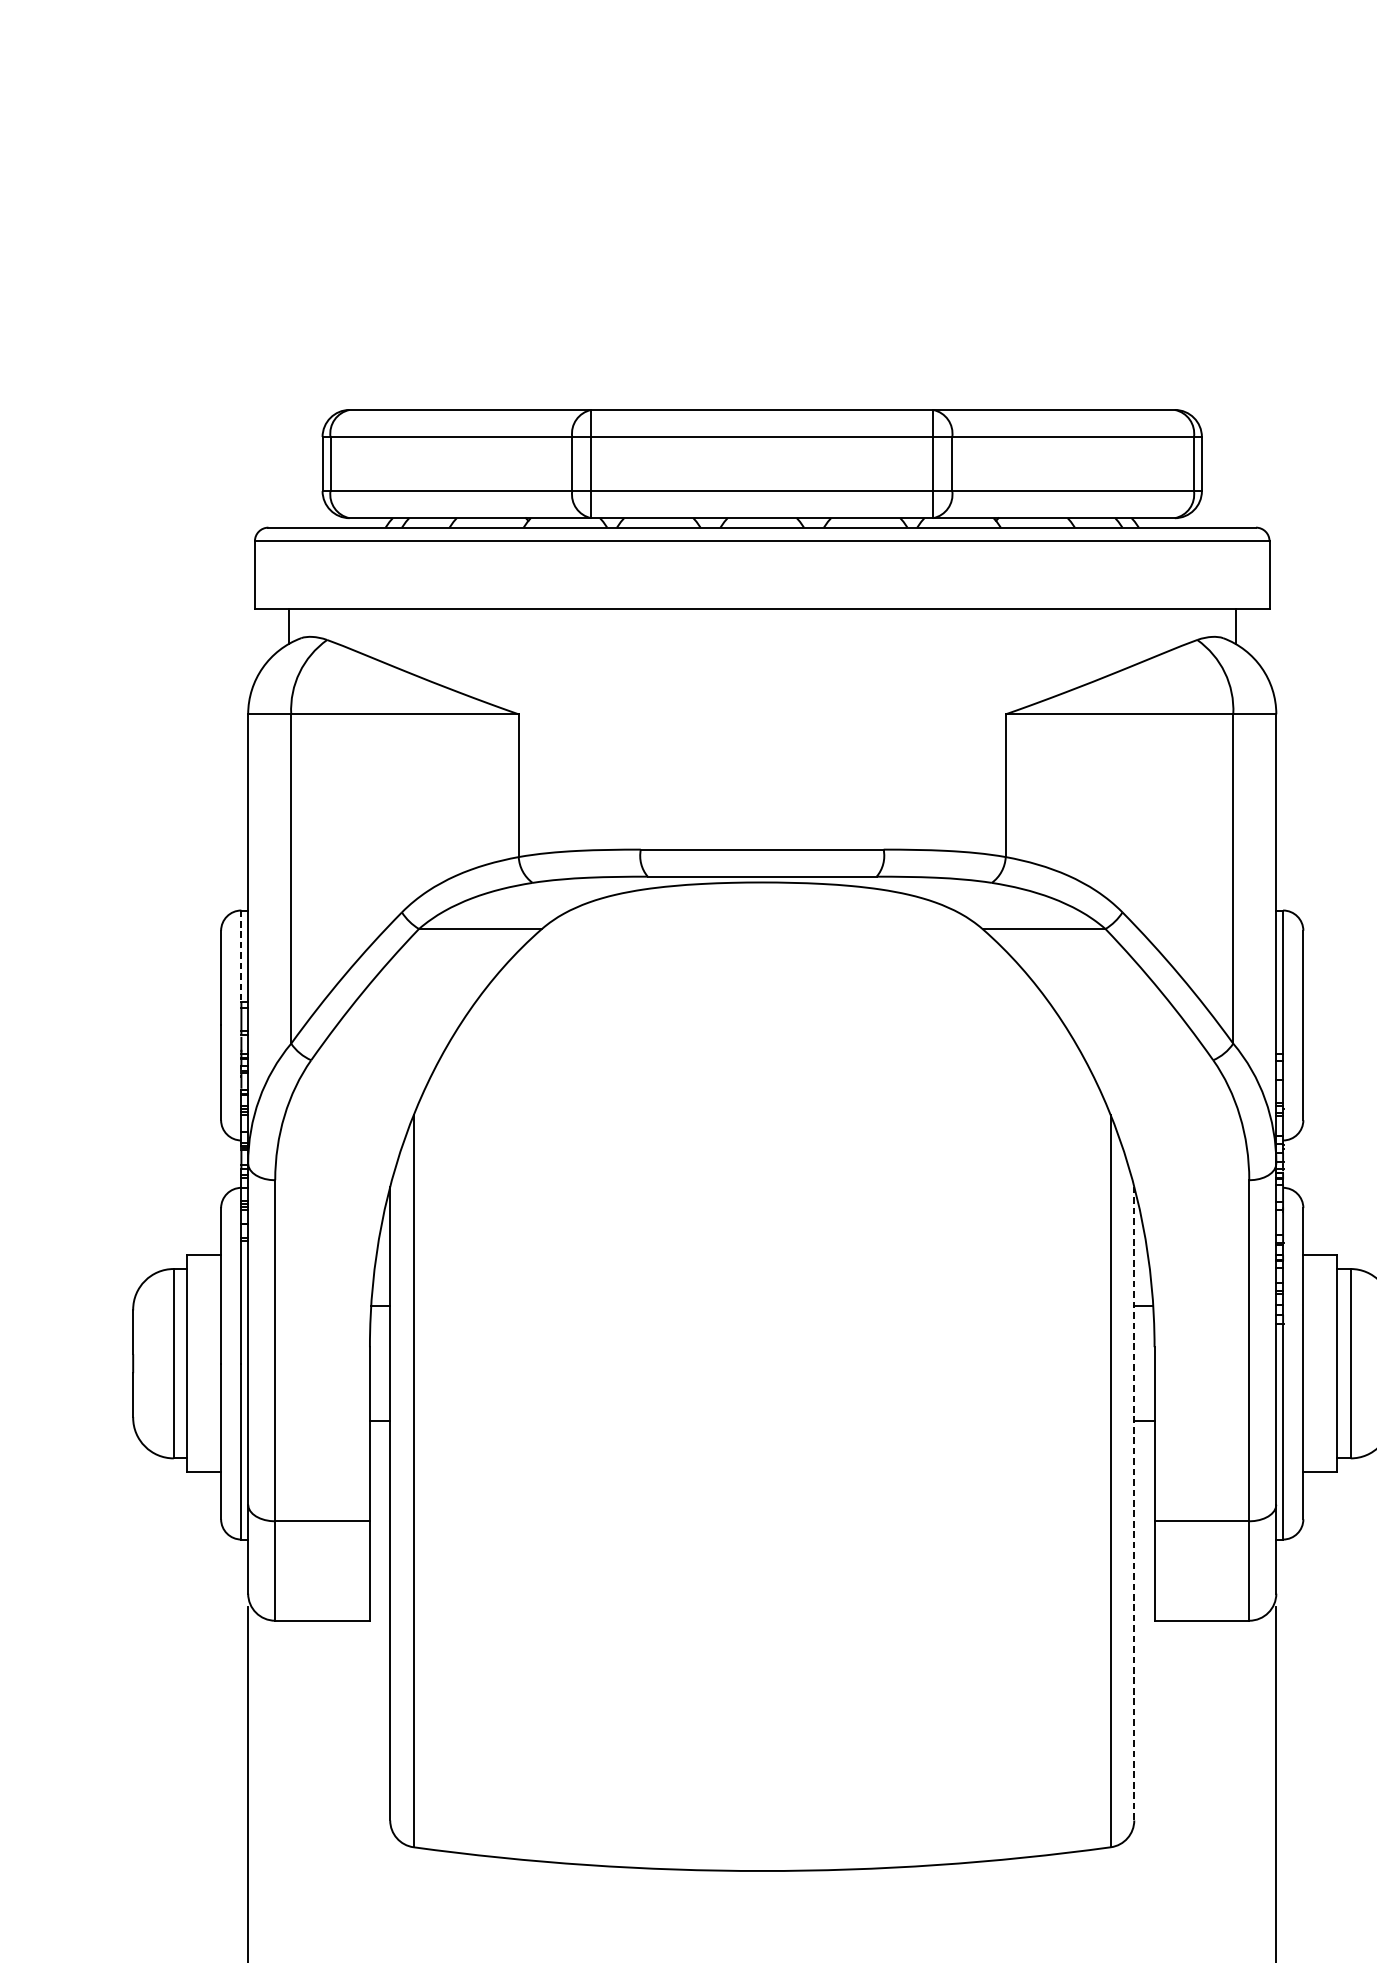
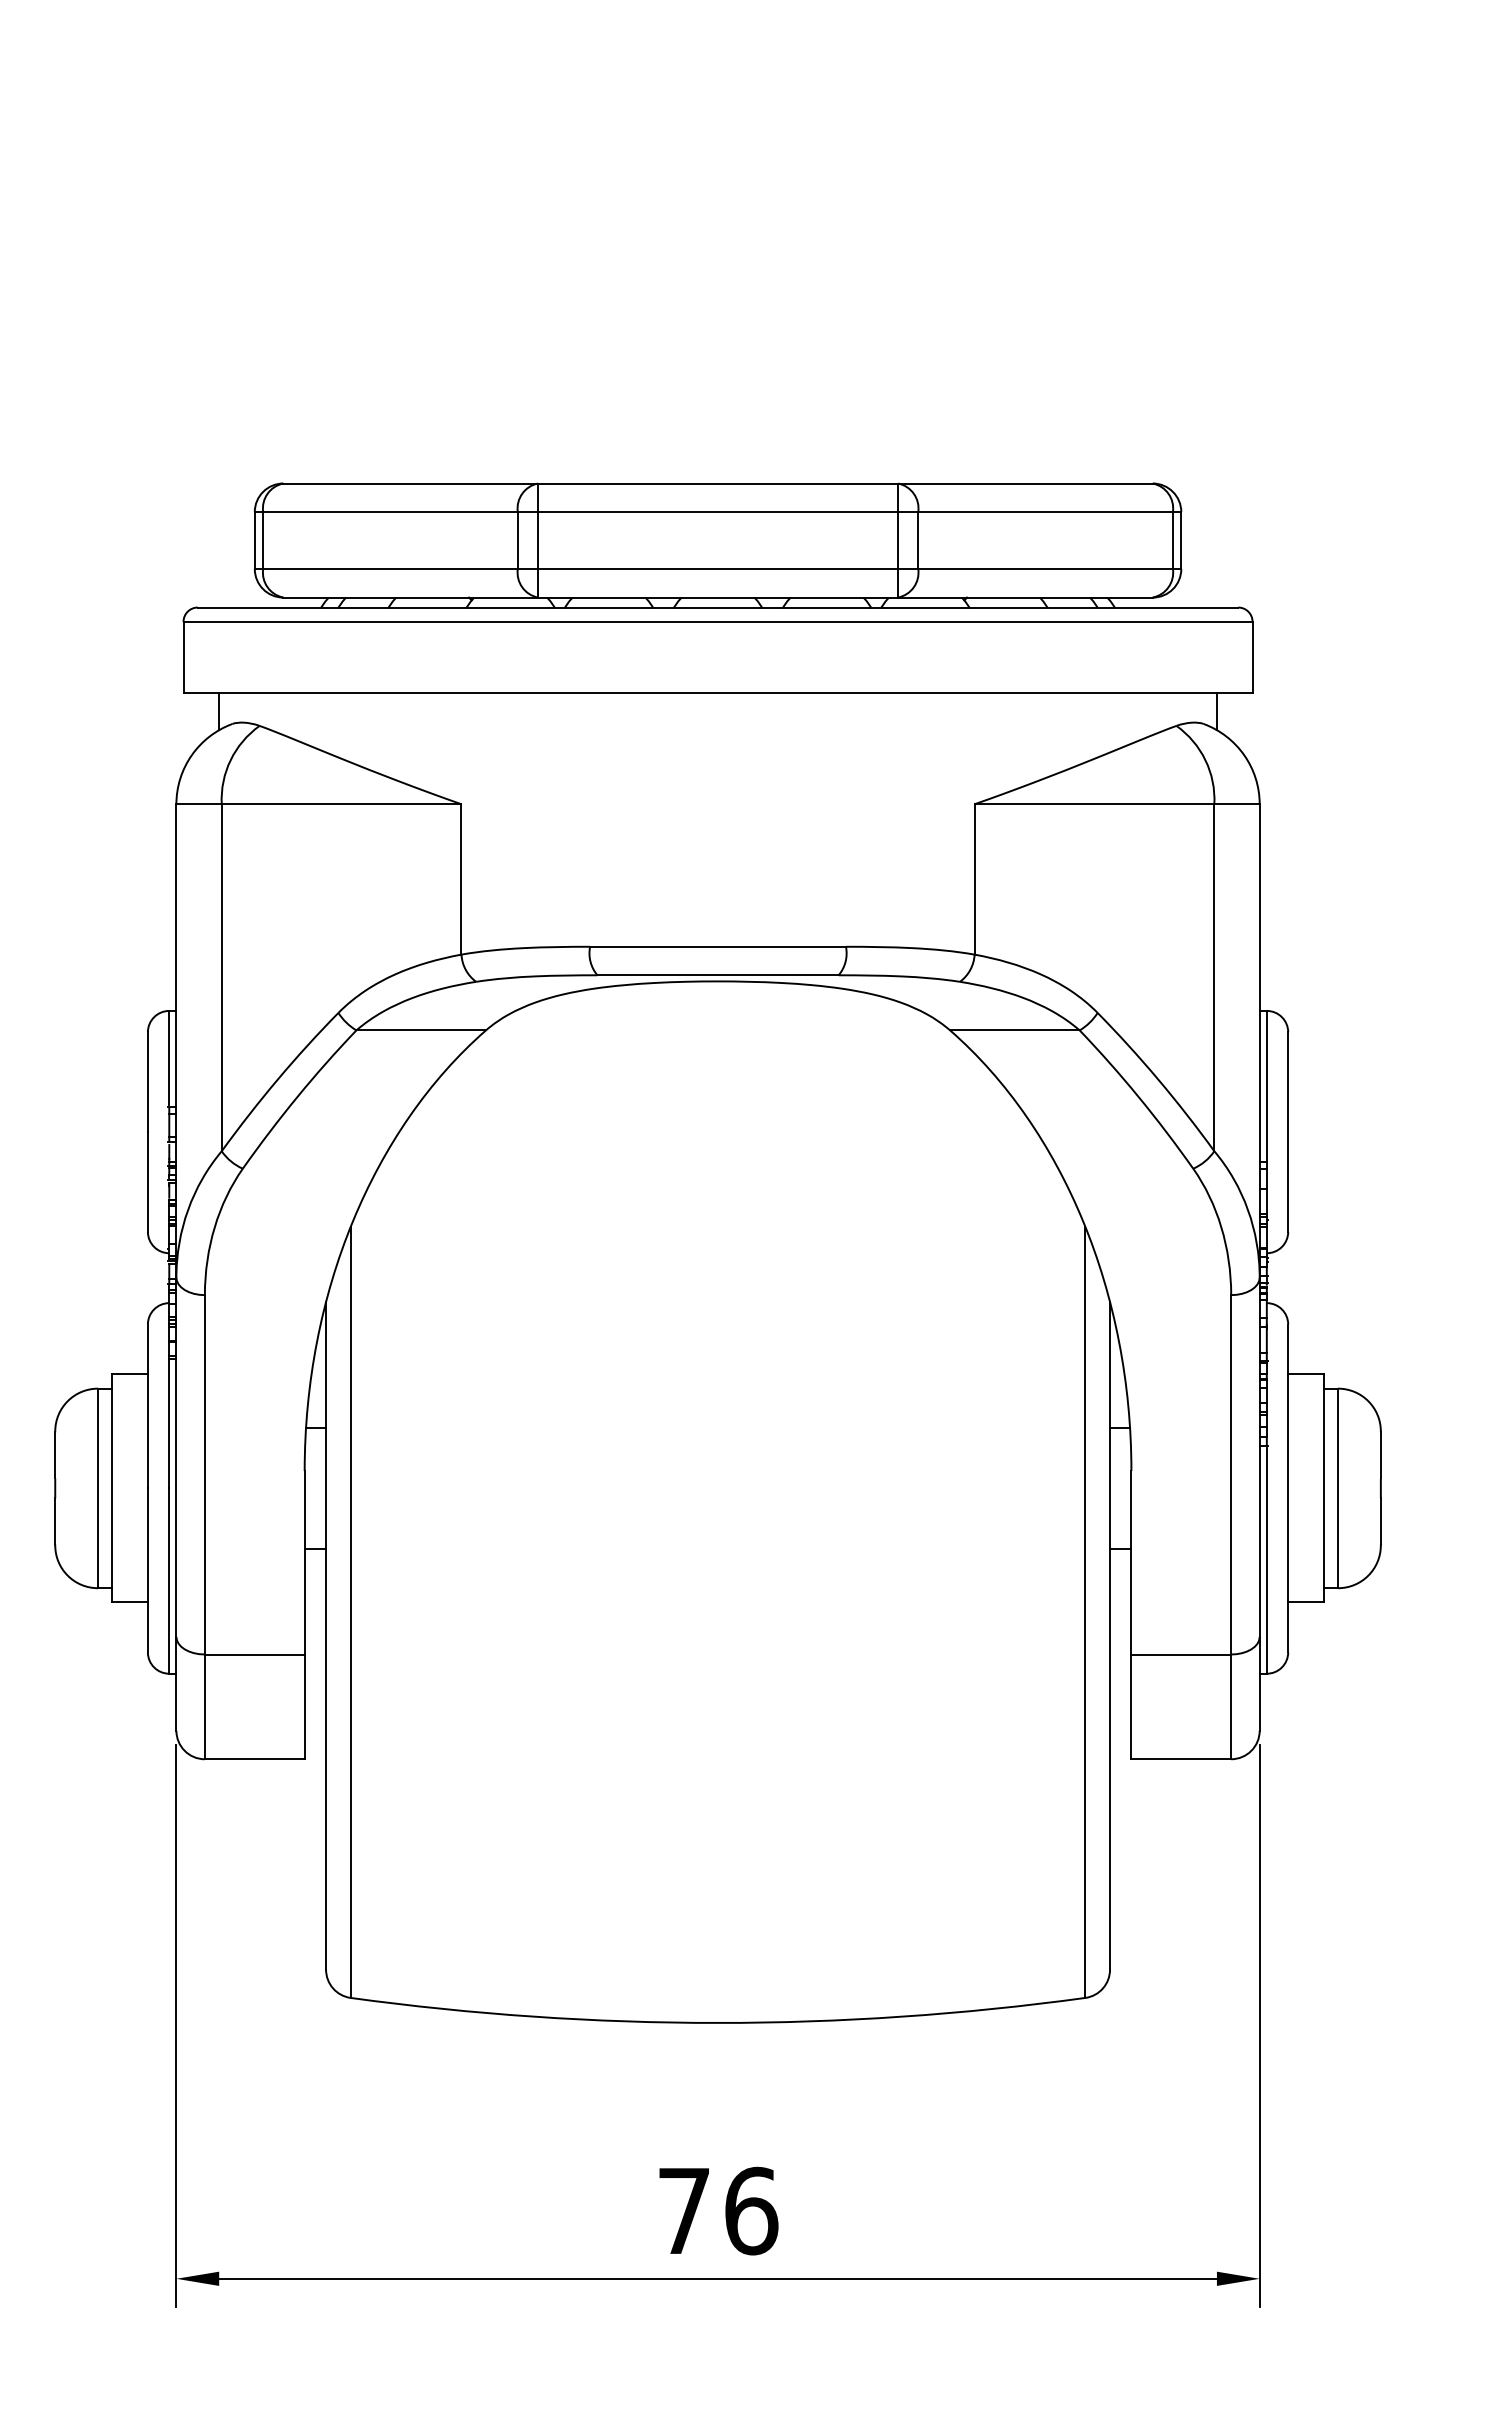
line: (241, 954) -> (169, 1057), dashed -> solid
line: (1134, 1503) -> (1110, 1635), dashed -> solid

